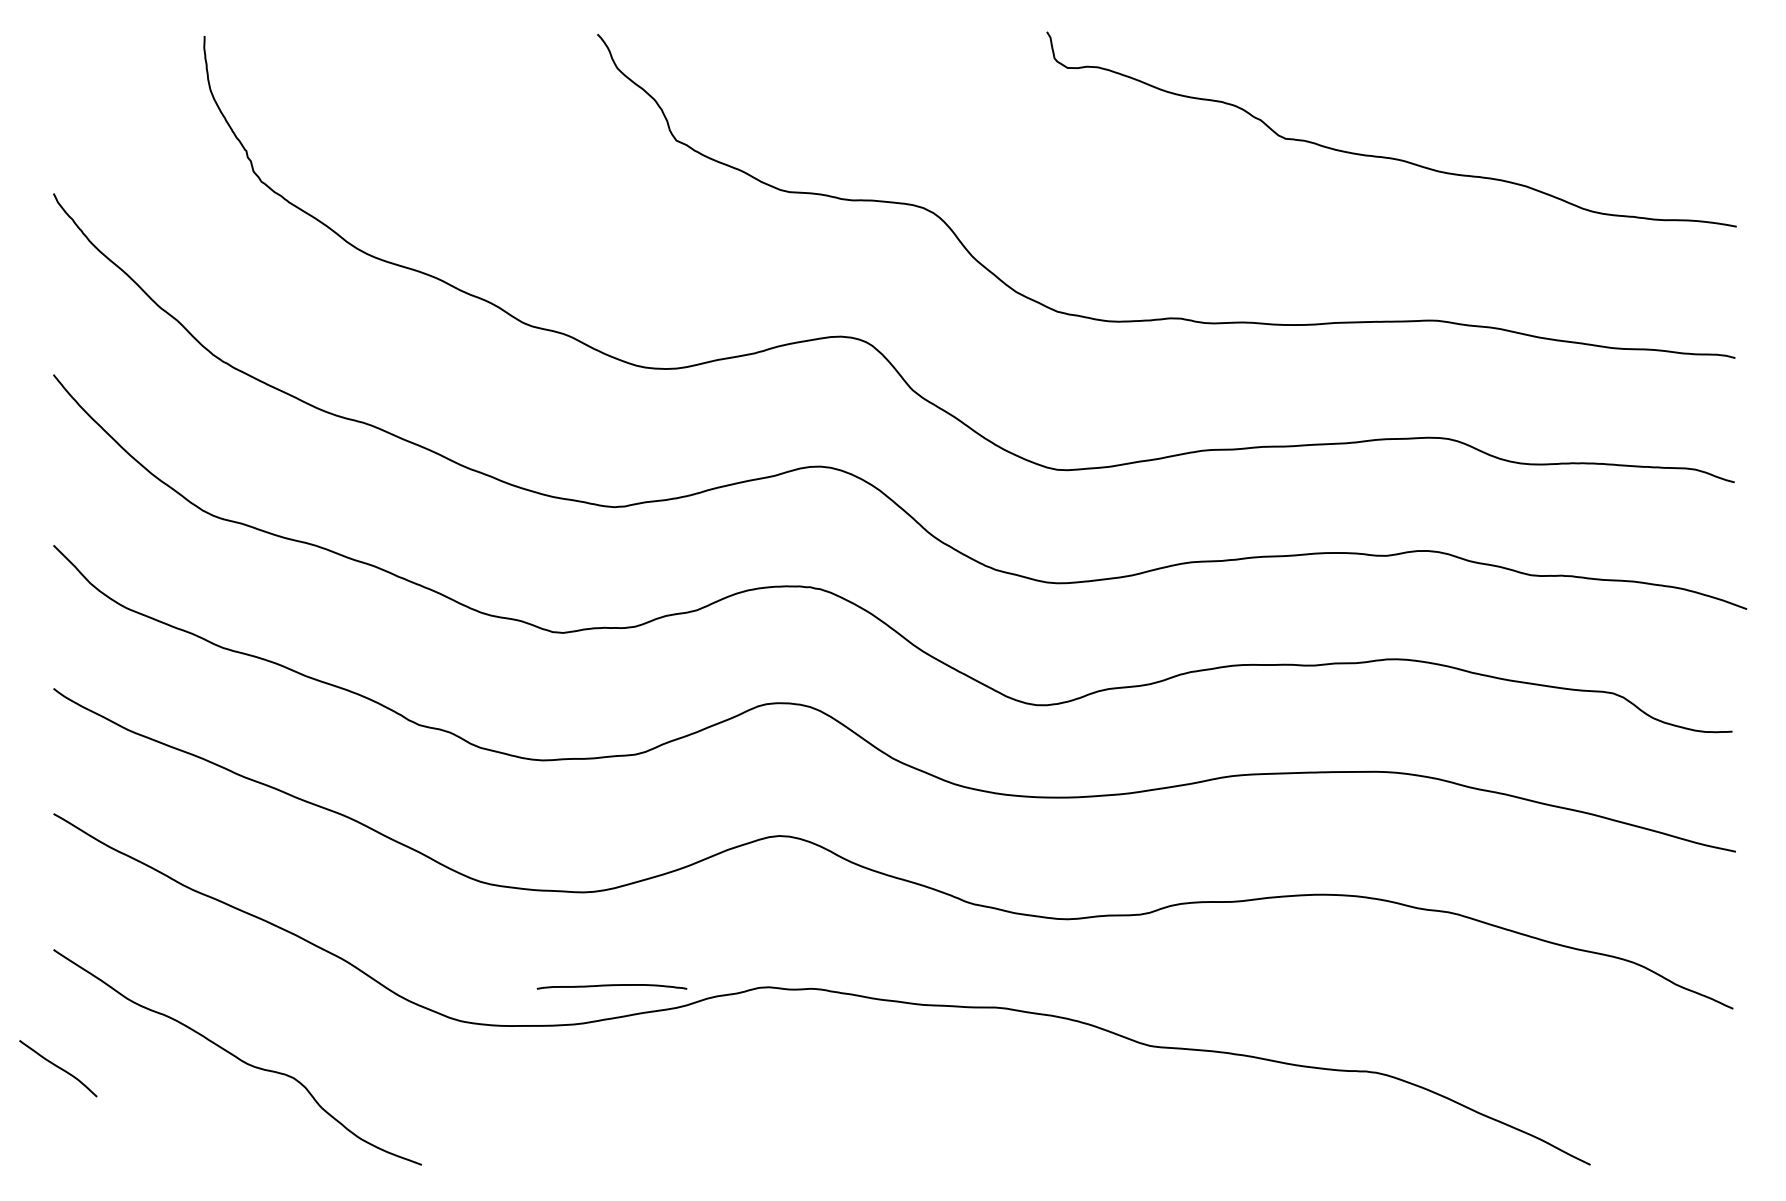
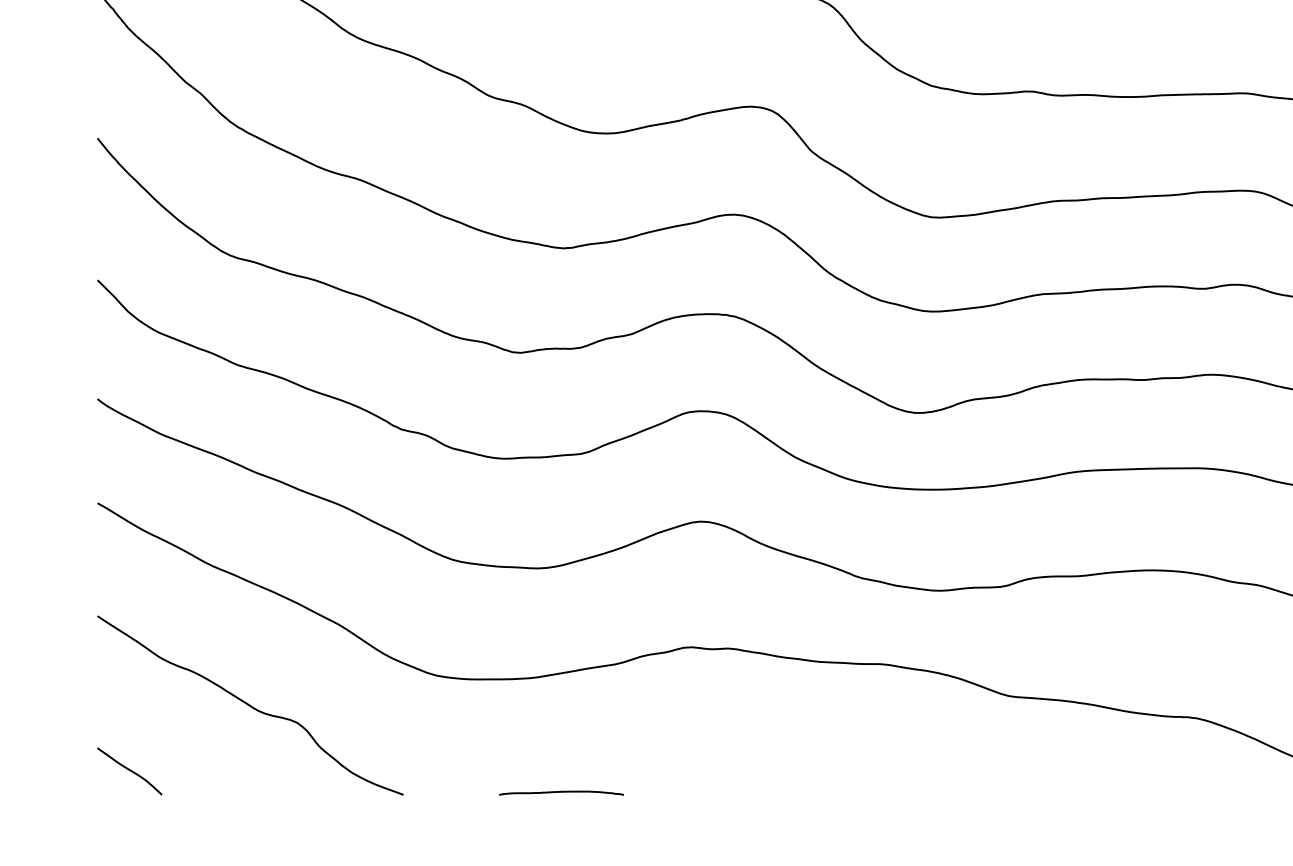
curve: (611, 986) -> (561, 792), moved
curve: (58, 1068) -> (129, 771), moved

